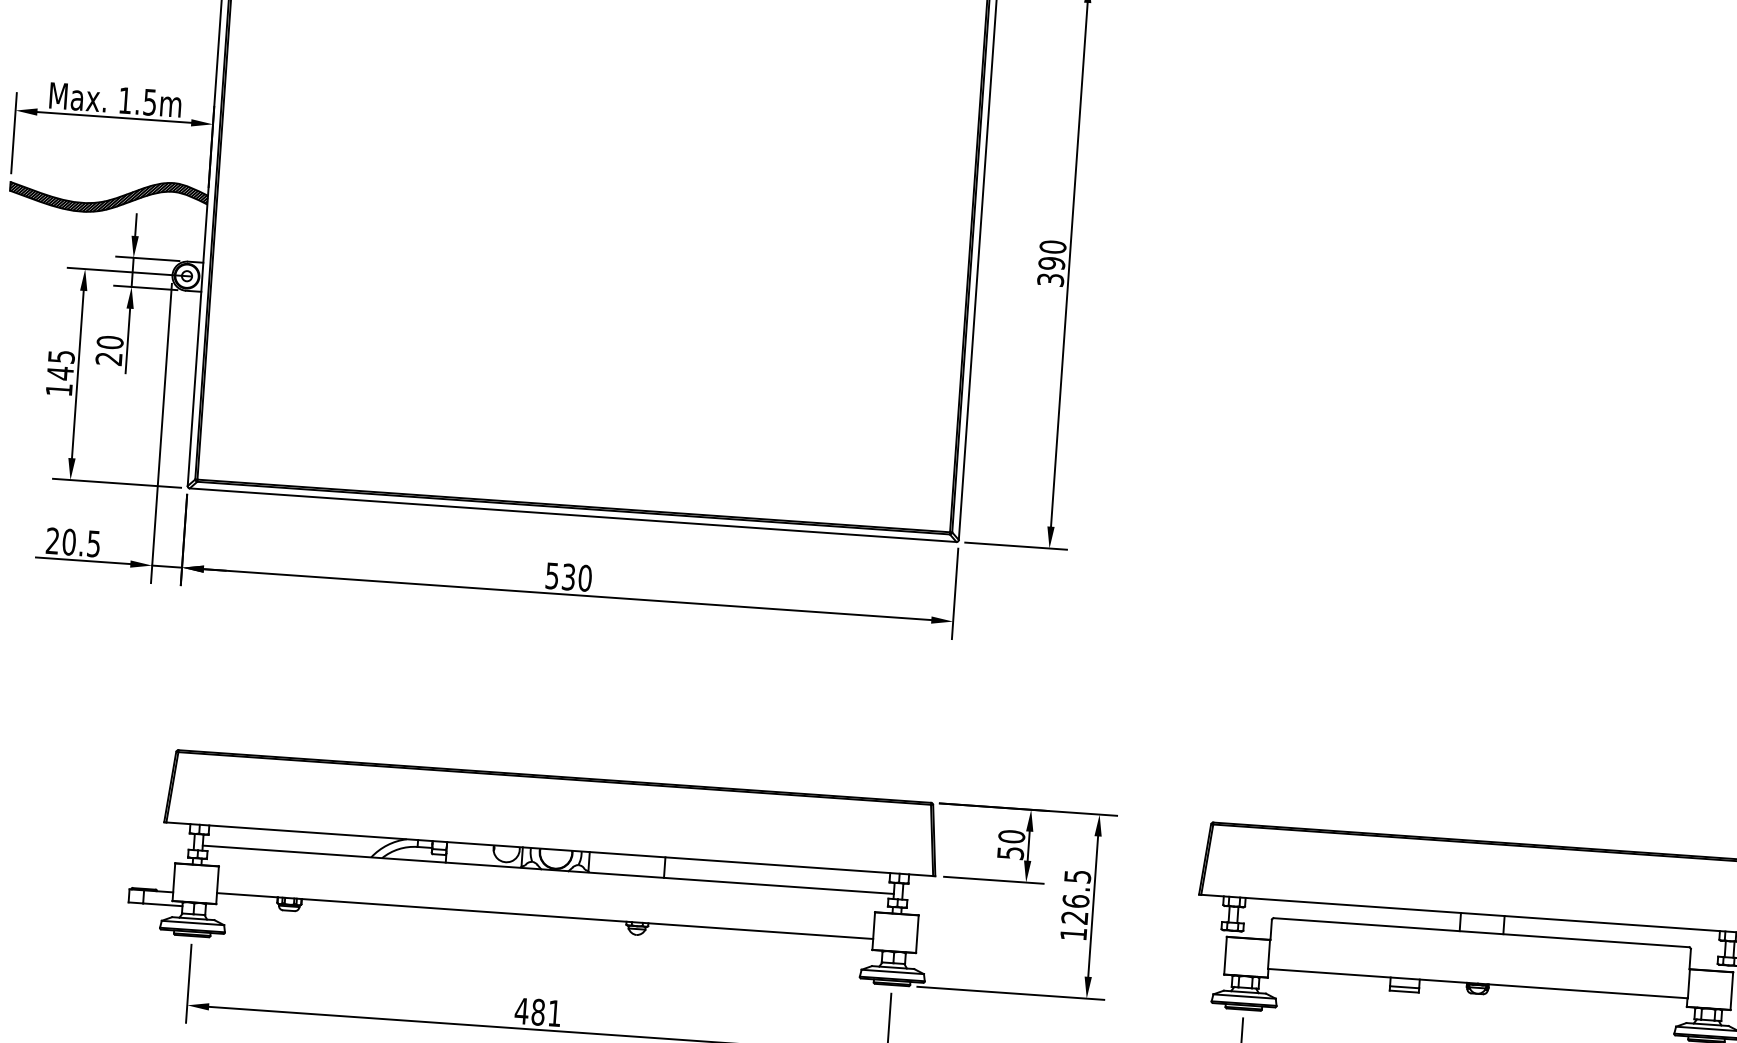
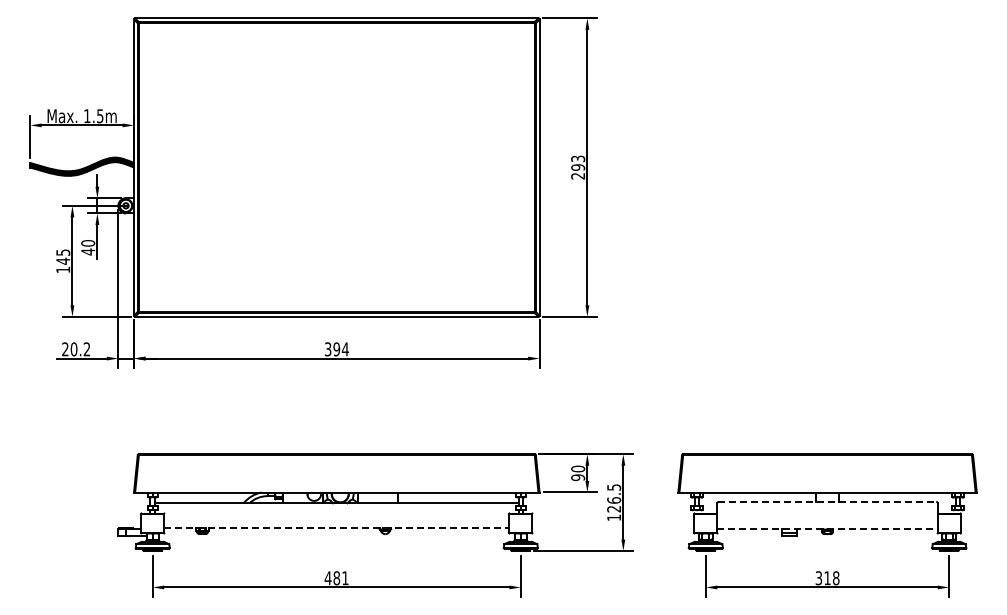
text: (1052, 263) -> (578, 167), 390 -> 293
text: (109, 358) -> (88, 251), 20 -> 40
text: (92, 544) -> (86, 349), 20.5 -> 20.2
text: (568, 577) -> (336, 349), 530 -> 394
text: (1009, 852) -> (577, 477), 50 -> 90
line: (544, 915) -> (336, 527), solid -> dashed
line: (1483, 933) -> (828, 502), solid -> dashed
line: (1479, 983) -> (828, 528), solid -> dashed

